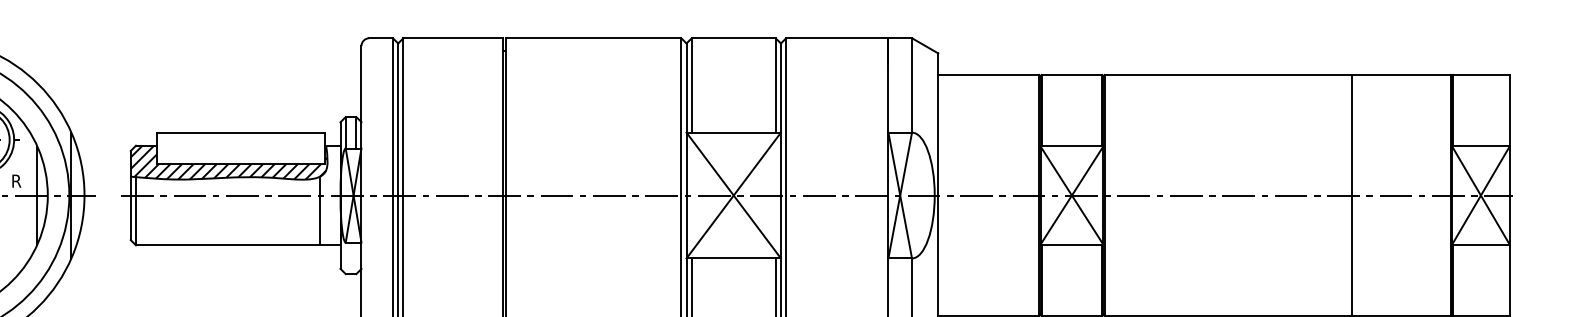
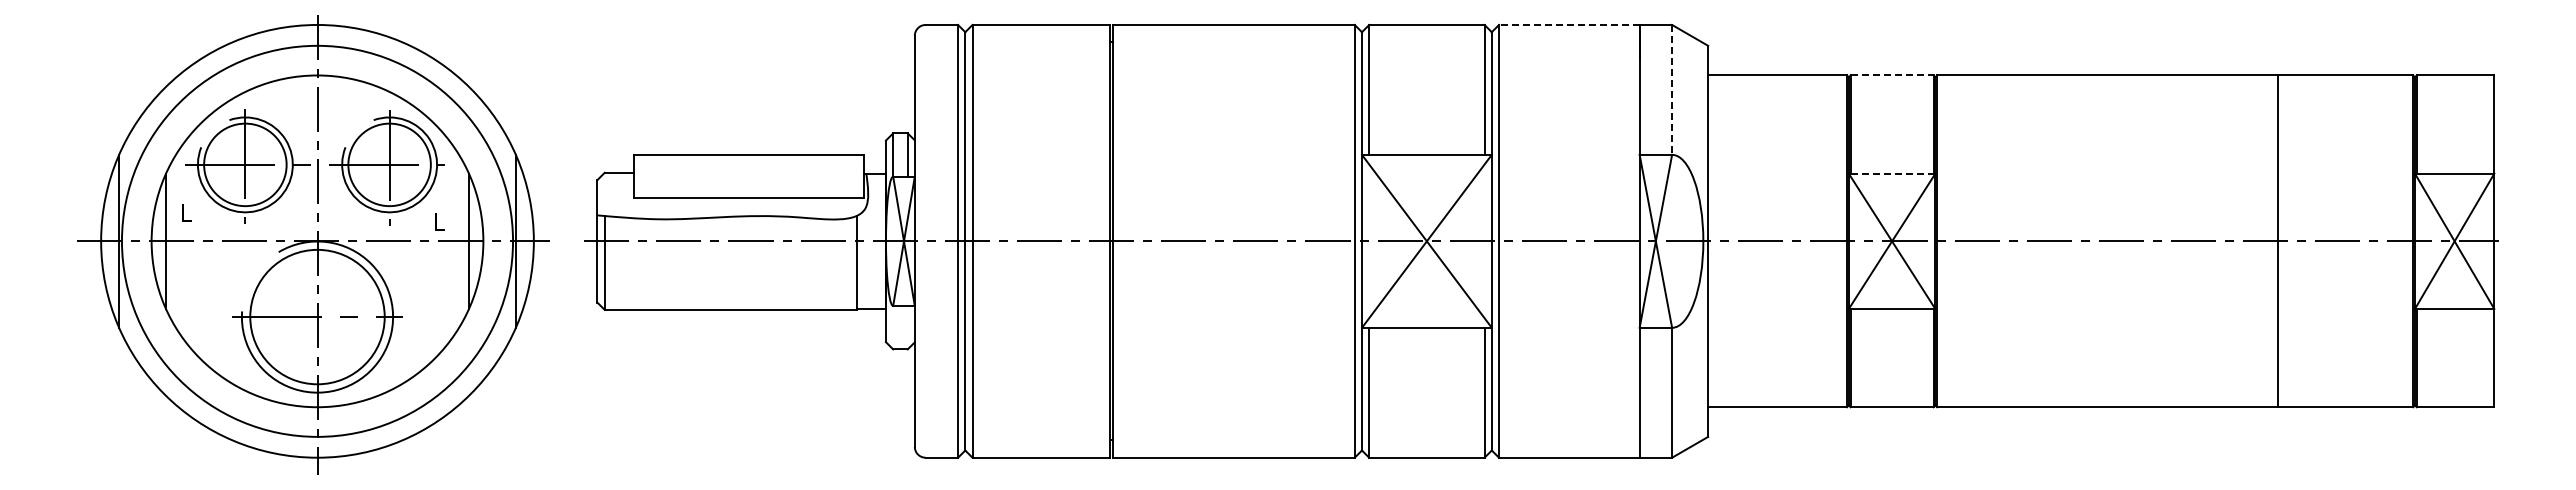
line: (836, 37) -> (1568, 24), solid -> dashed
line: (1072, 74) -> (1892, 75), solid -> dashed
line: (912, 85) -> (1672, 89), solid -> dashed
line: (1071, 146) -> (1891, 173), solid -> dashed
hatch: (228, 162) -> (732, 195), removed
text: (16, 181) -> (440, 221), R -> L

